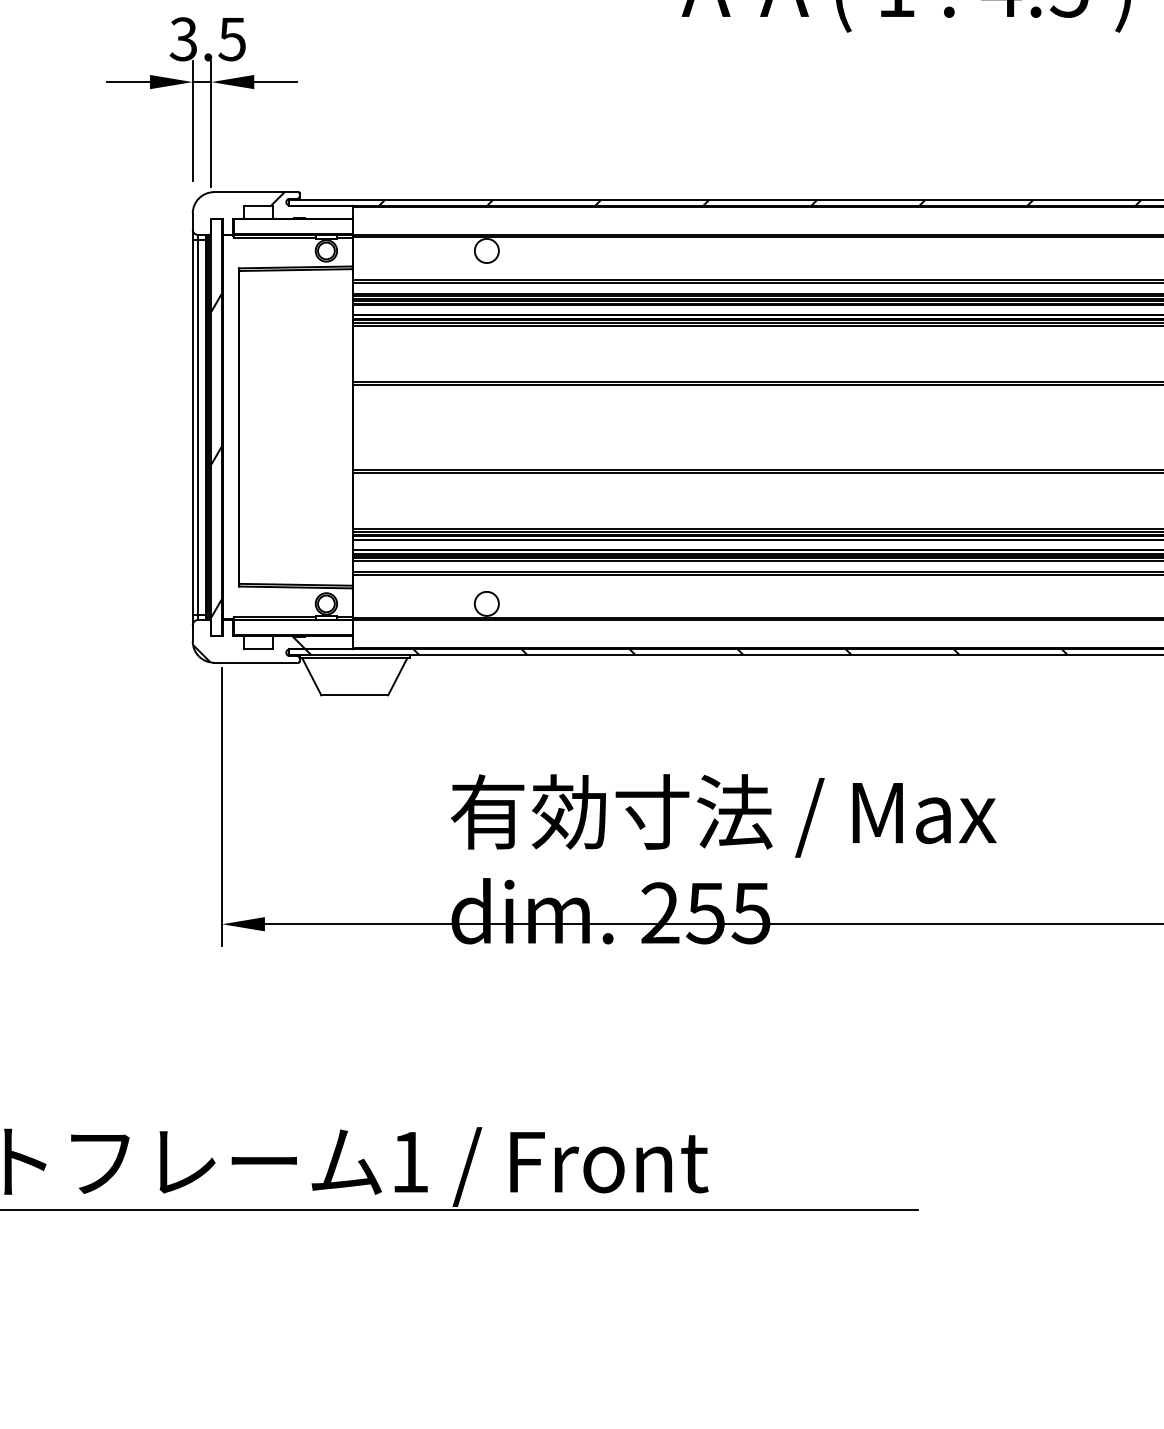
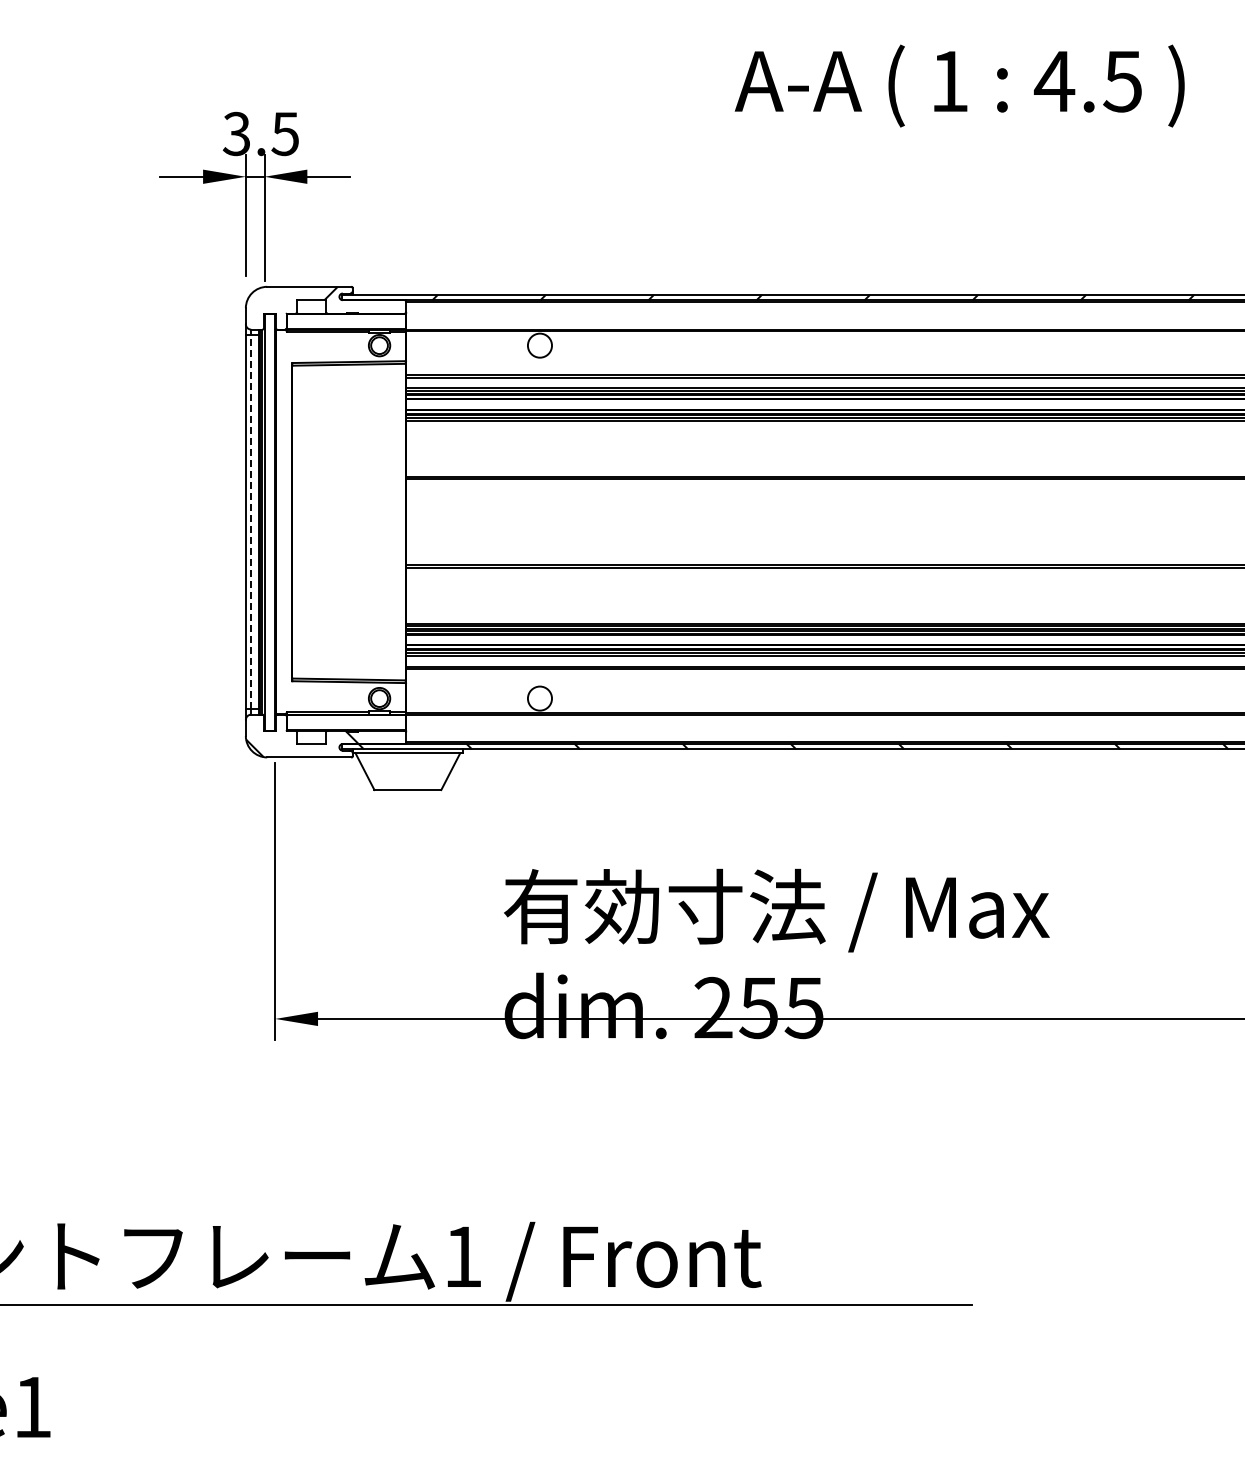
line: (198, 426) -> (251, 521), solid -> dashed
hatch: (216, 454) -> (269, 549), removed

